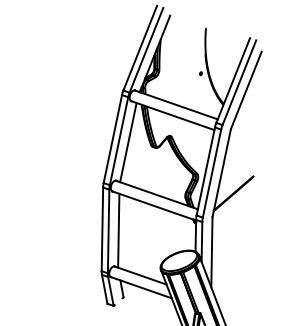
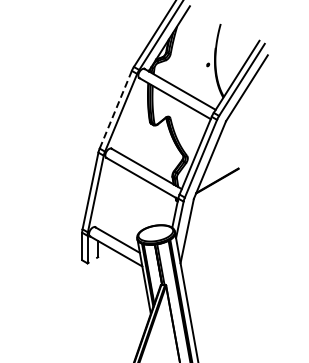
line: (112, 139) -> (115, 110), solid -> dashed
line: (127, 142) -> (128, 115), removed
line: (118, 230) -> (105, 194), removed

